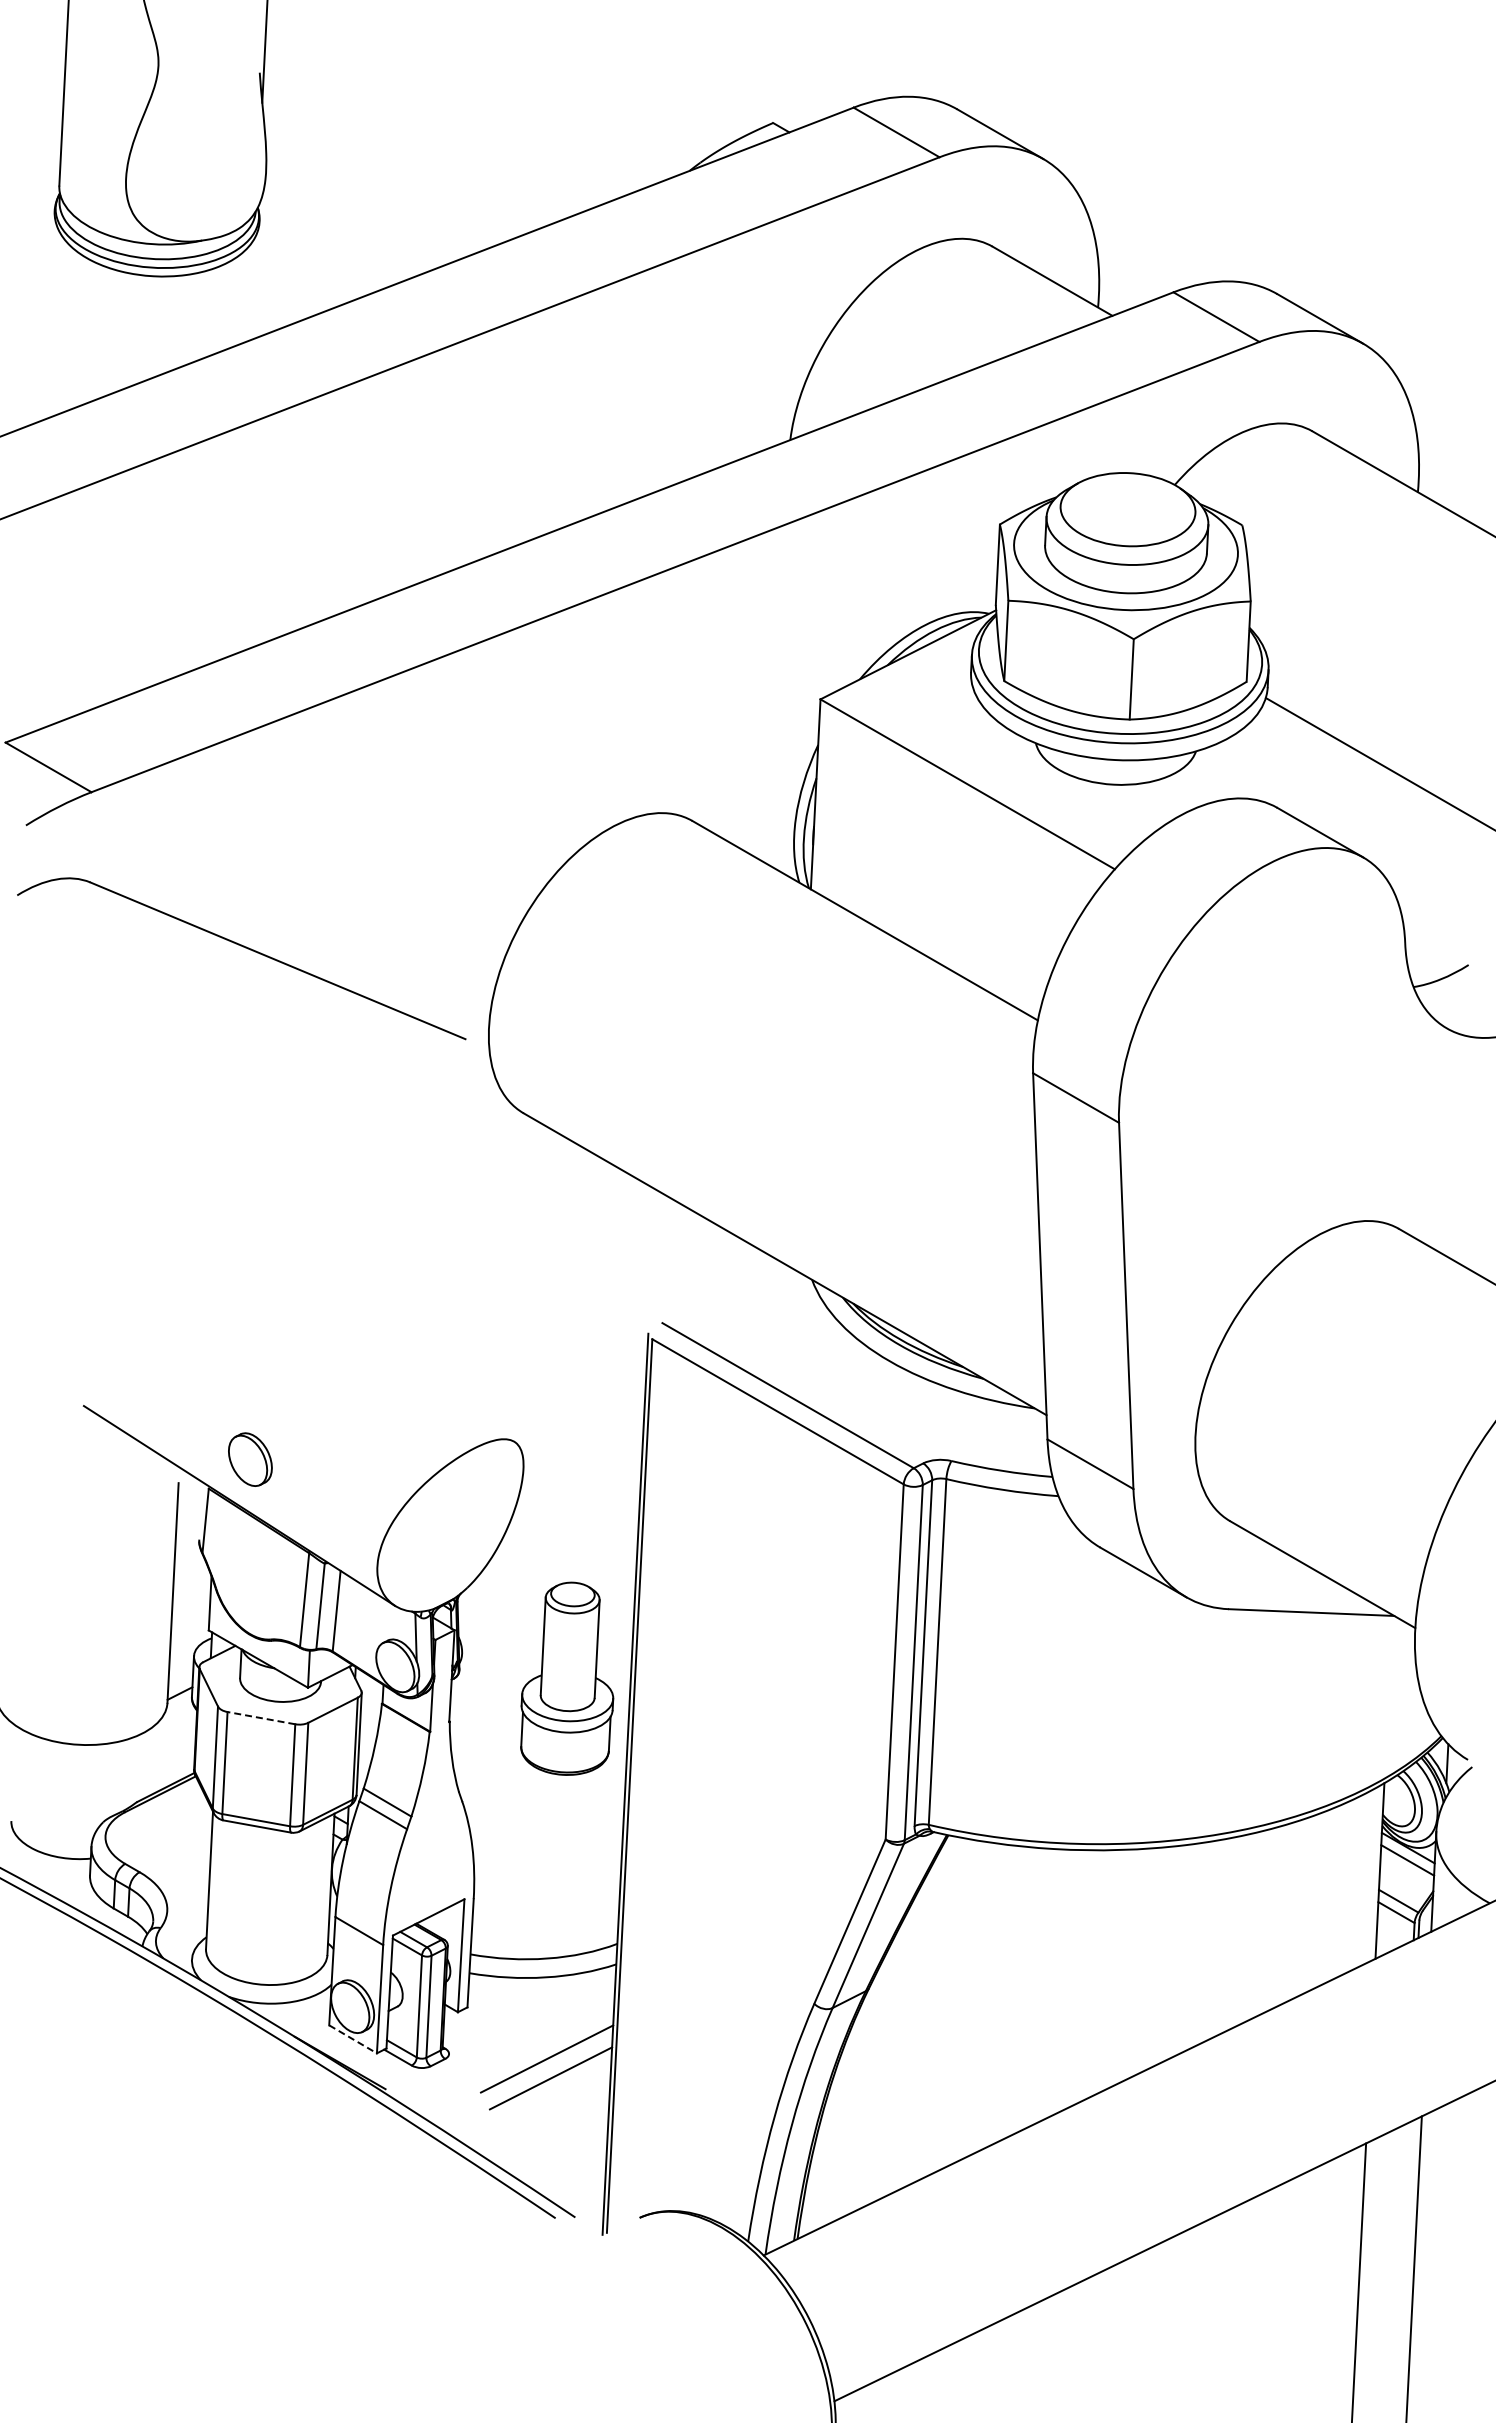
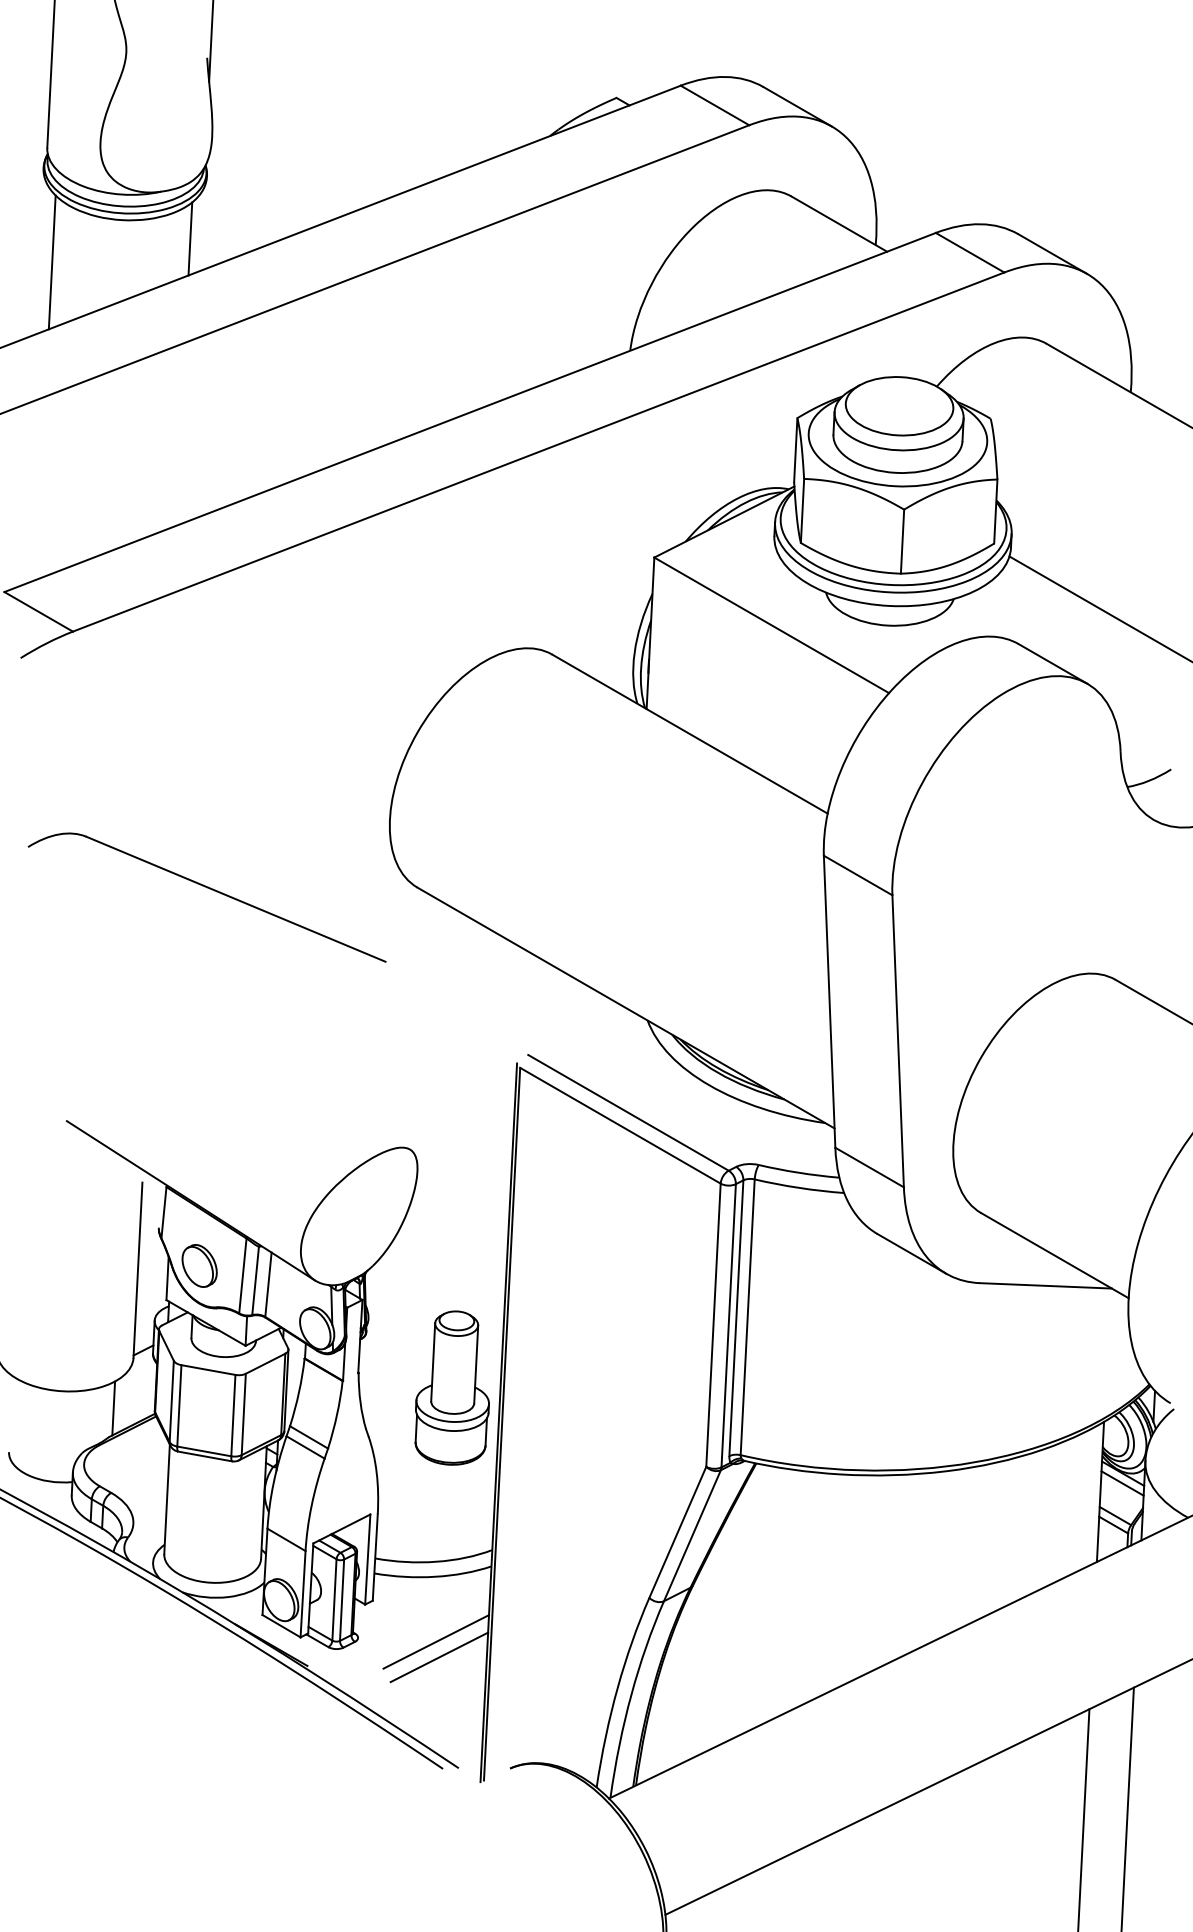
line: (238, 299) -> (190, 238), added
line: (65, 329) -> (52, 262), added
part: (245, 948) -> (210, 889), moved
part: (250, 1459) -> (199, 1265), moved
part: (567, 1678) -> (452, 1387), moved
line: (260, 1718) -> (207, 1370), dashed -> solid
line: (142, 1766) -> (113, 1408), added
line: (353, 2039) -> (281, 1626), dashed -> solid

